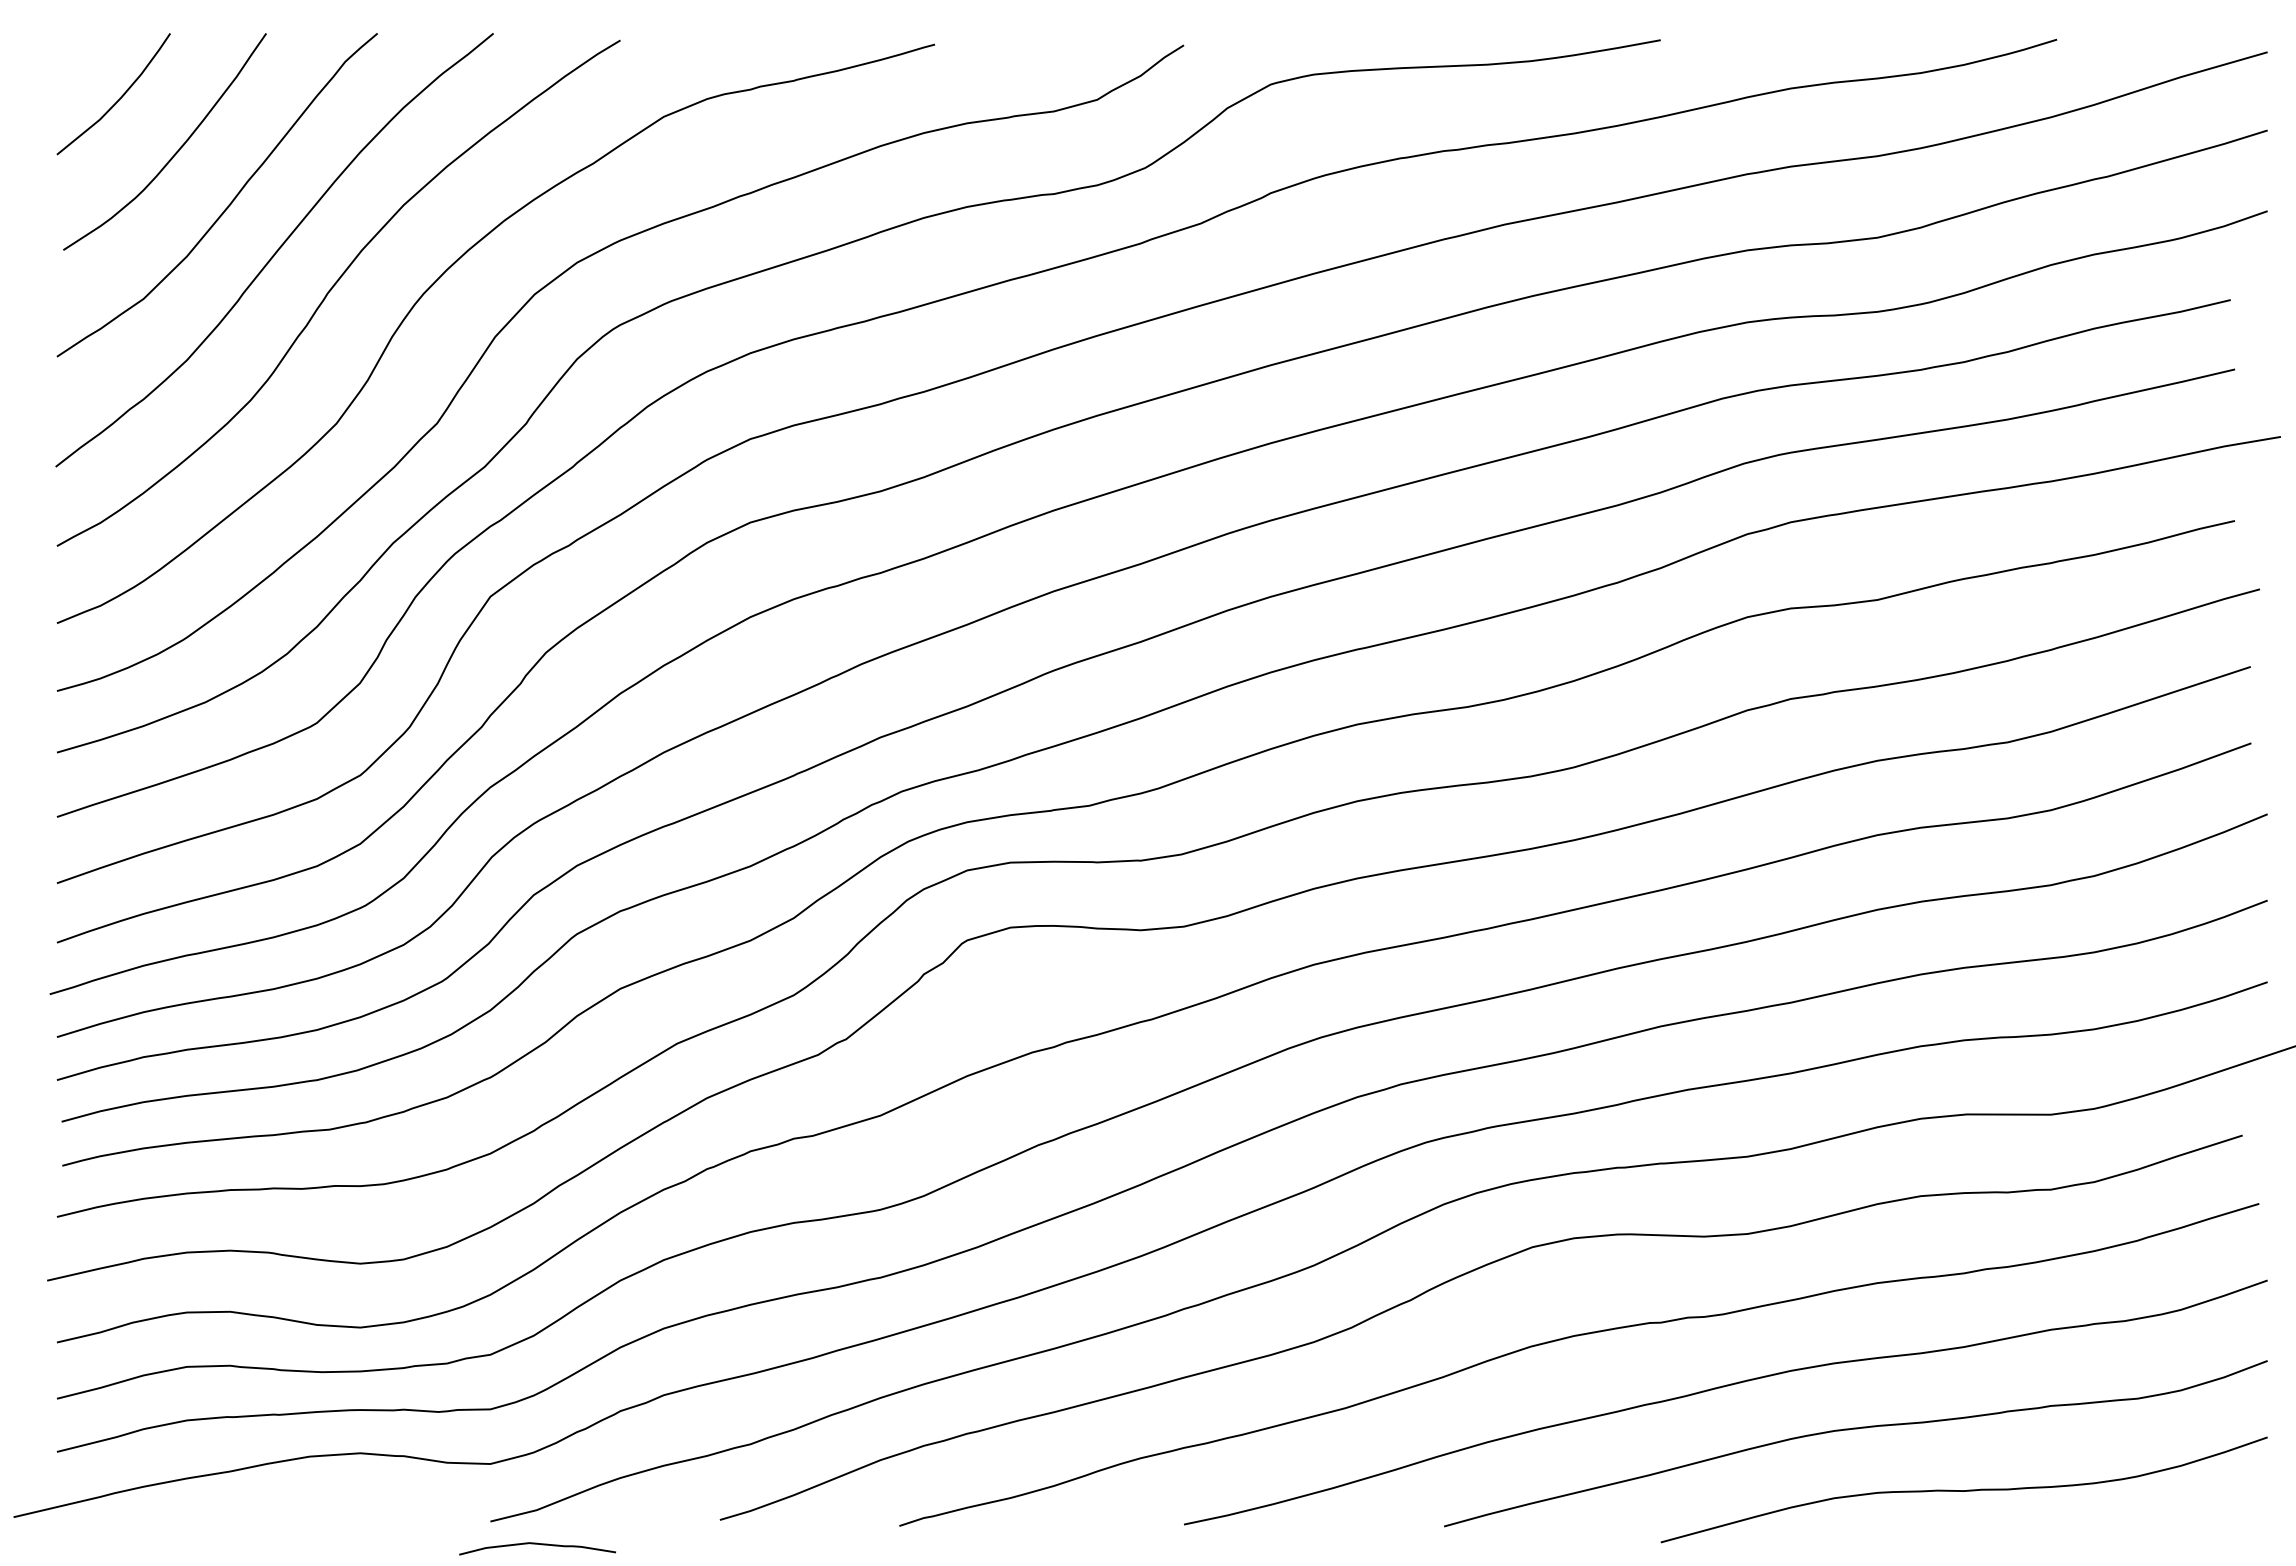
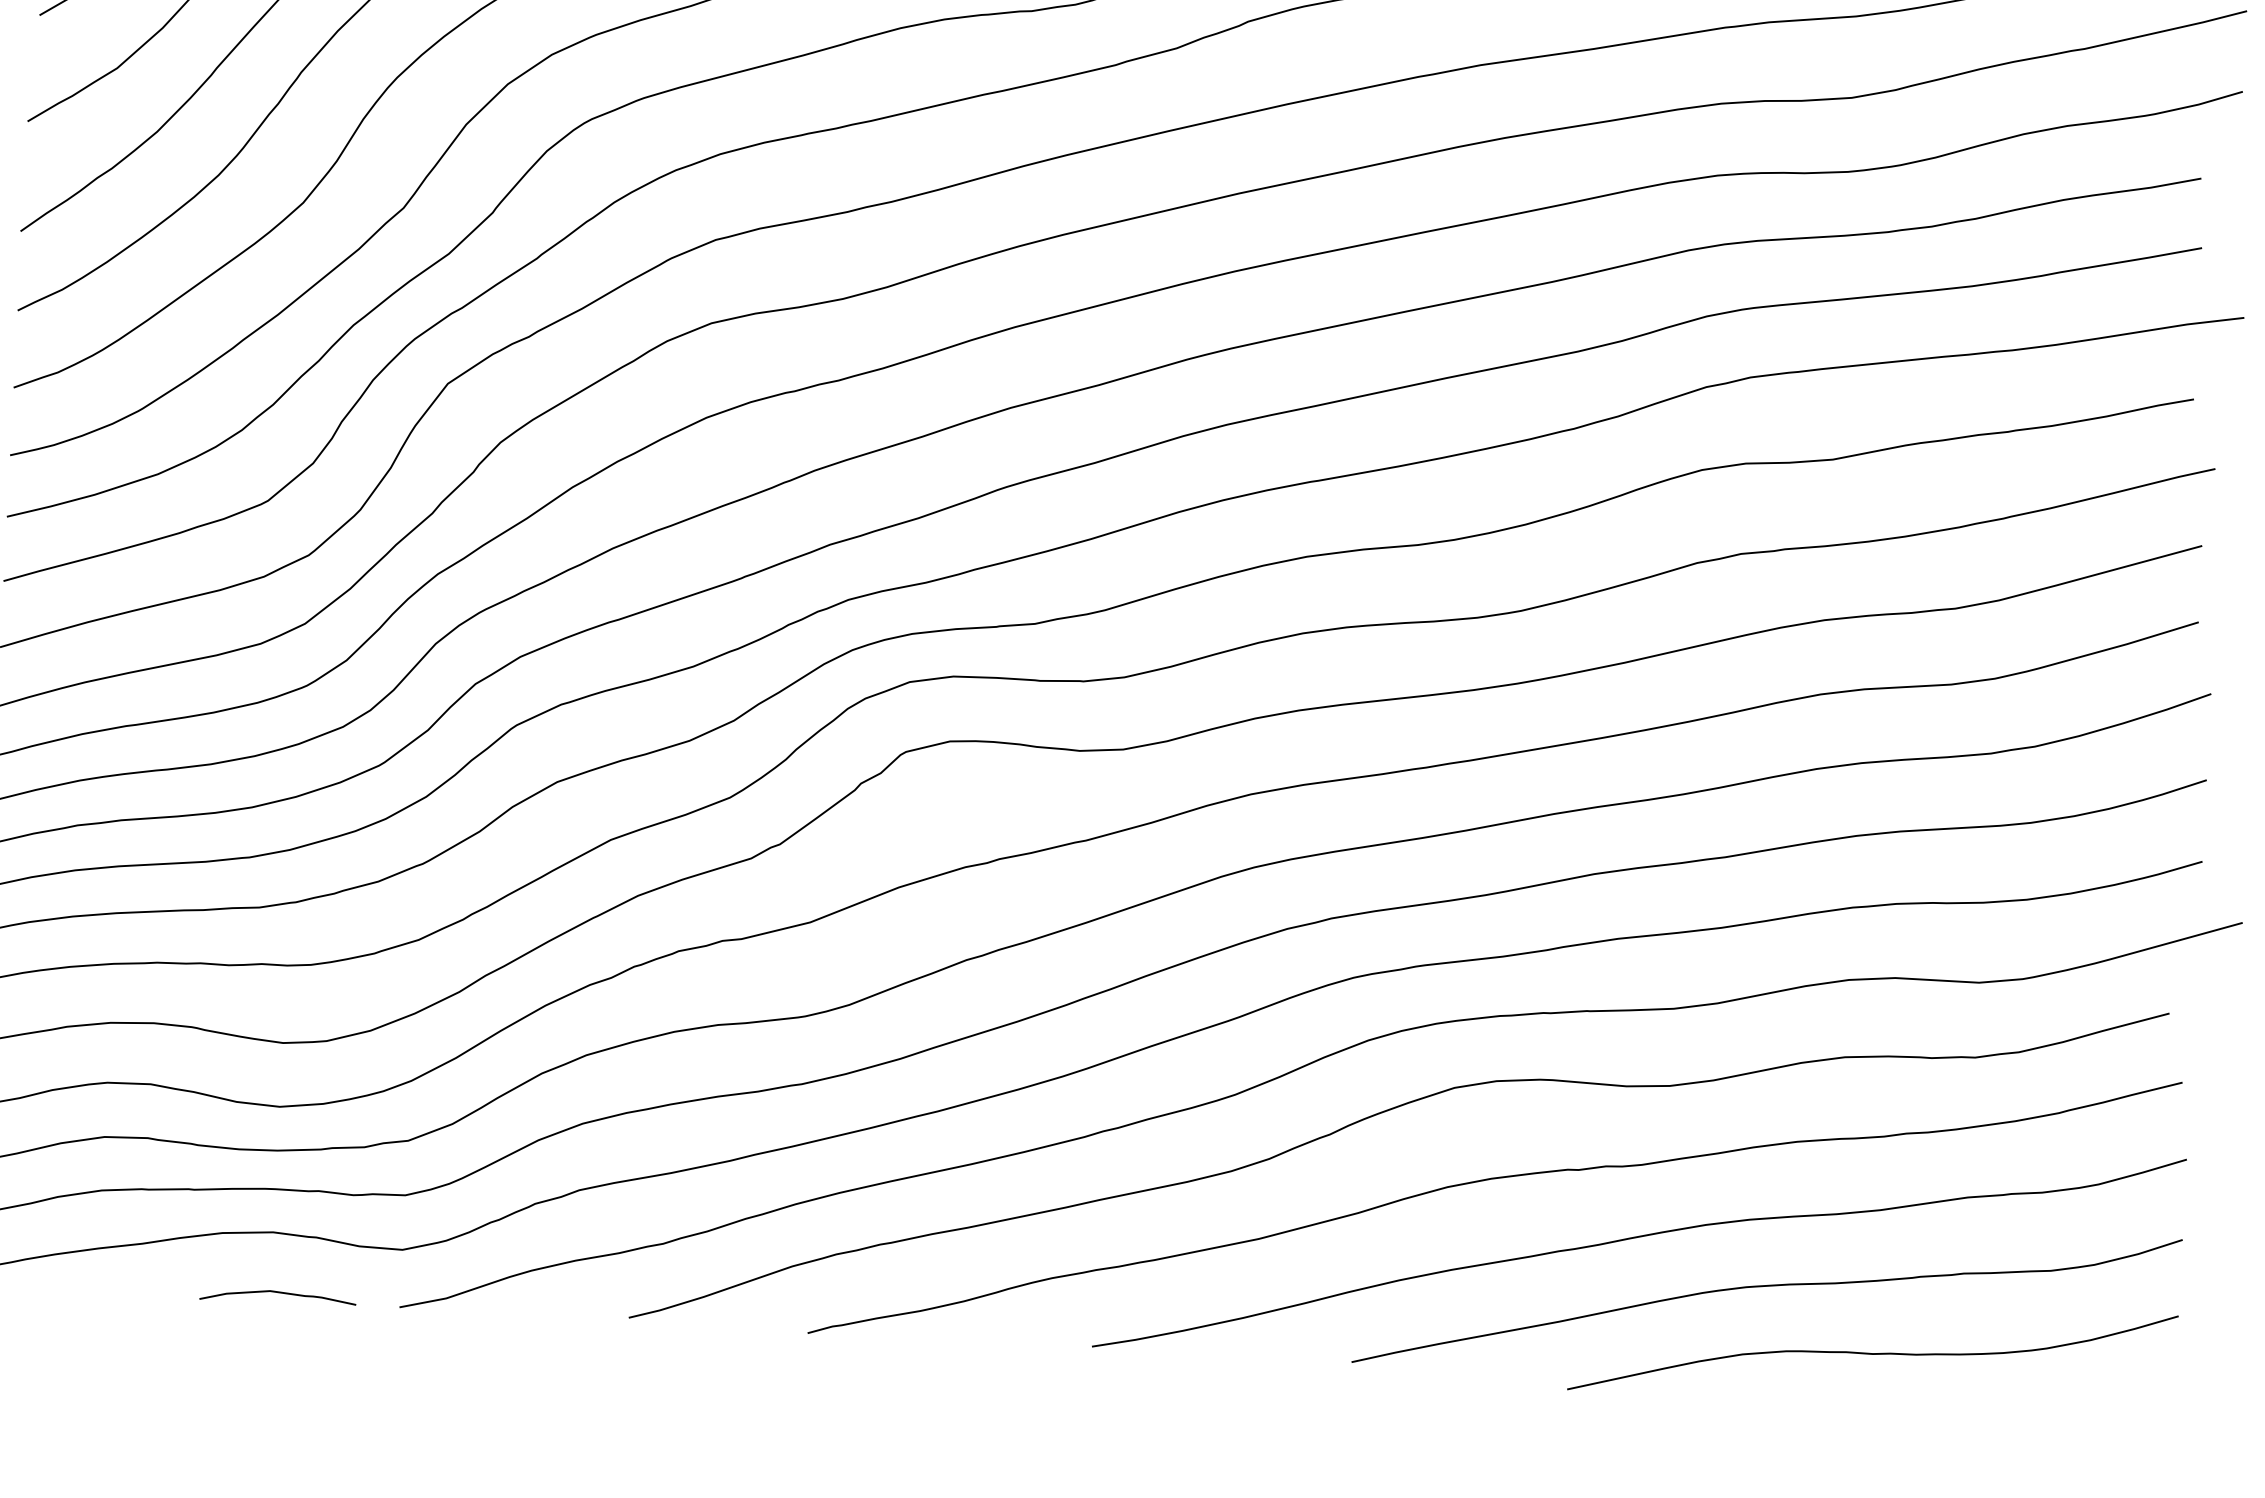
curve: (537, 1544) -> (278, 1292), moved

